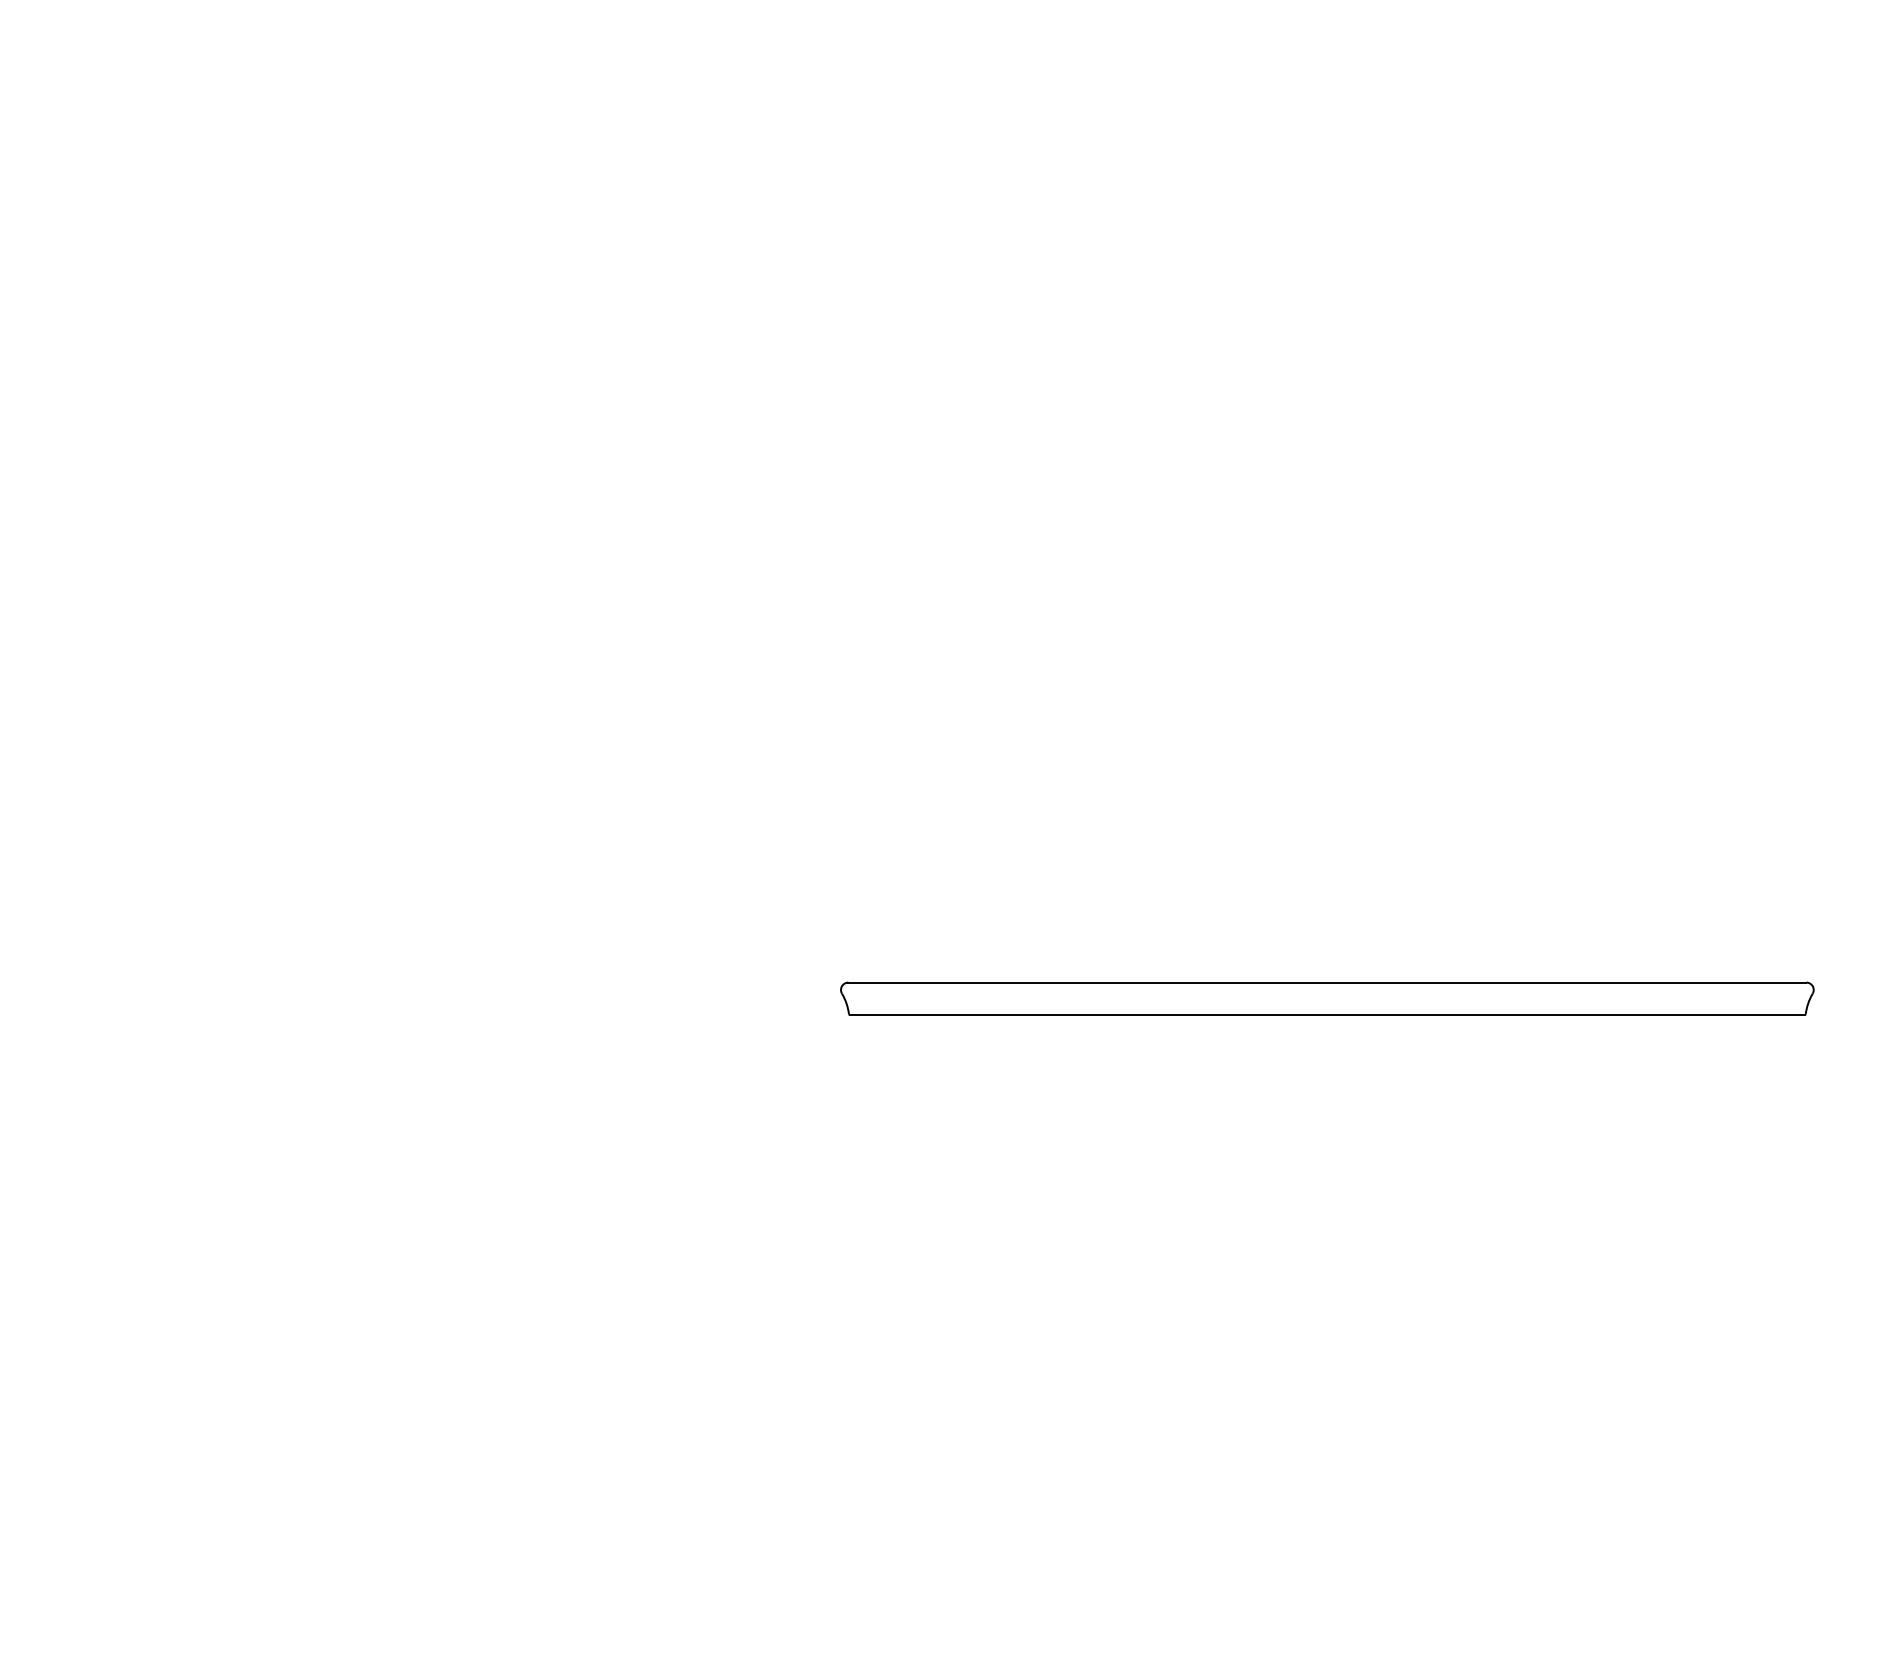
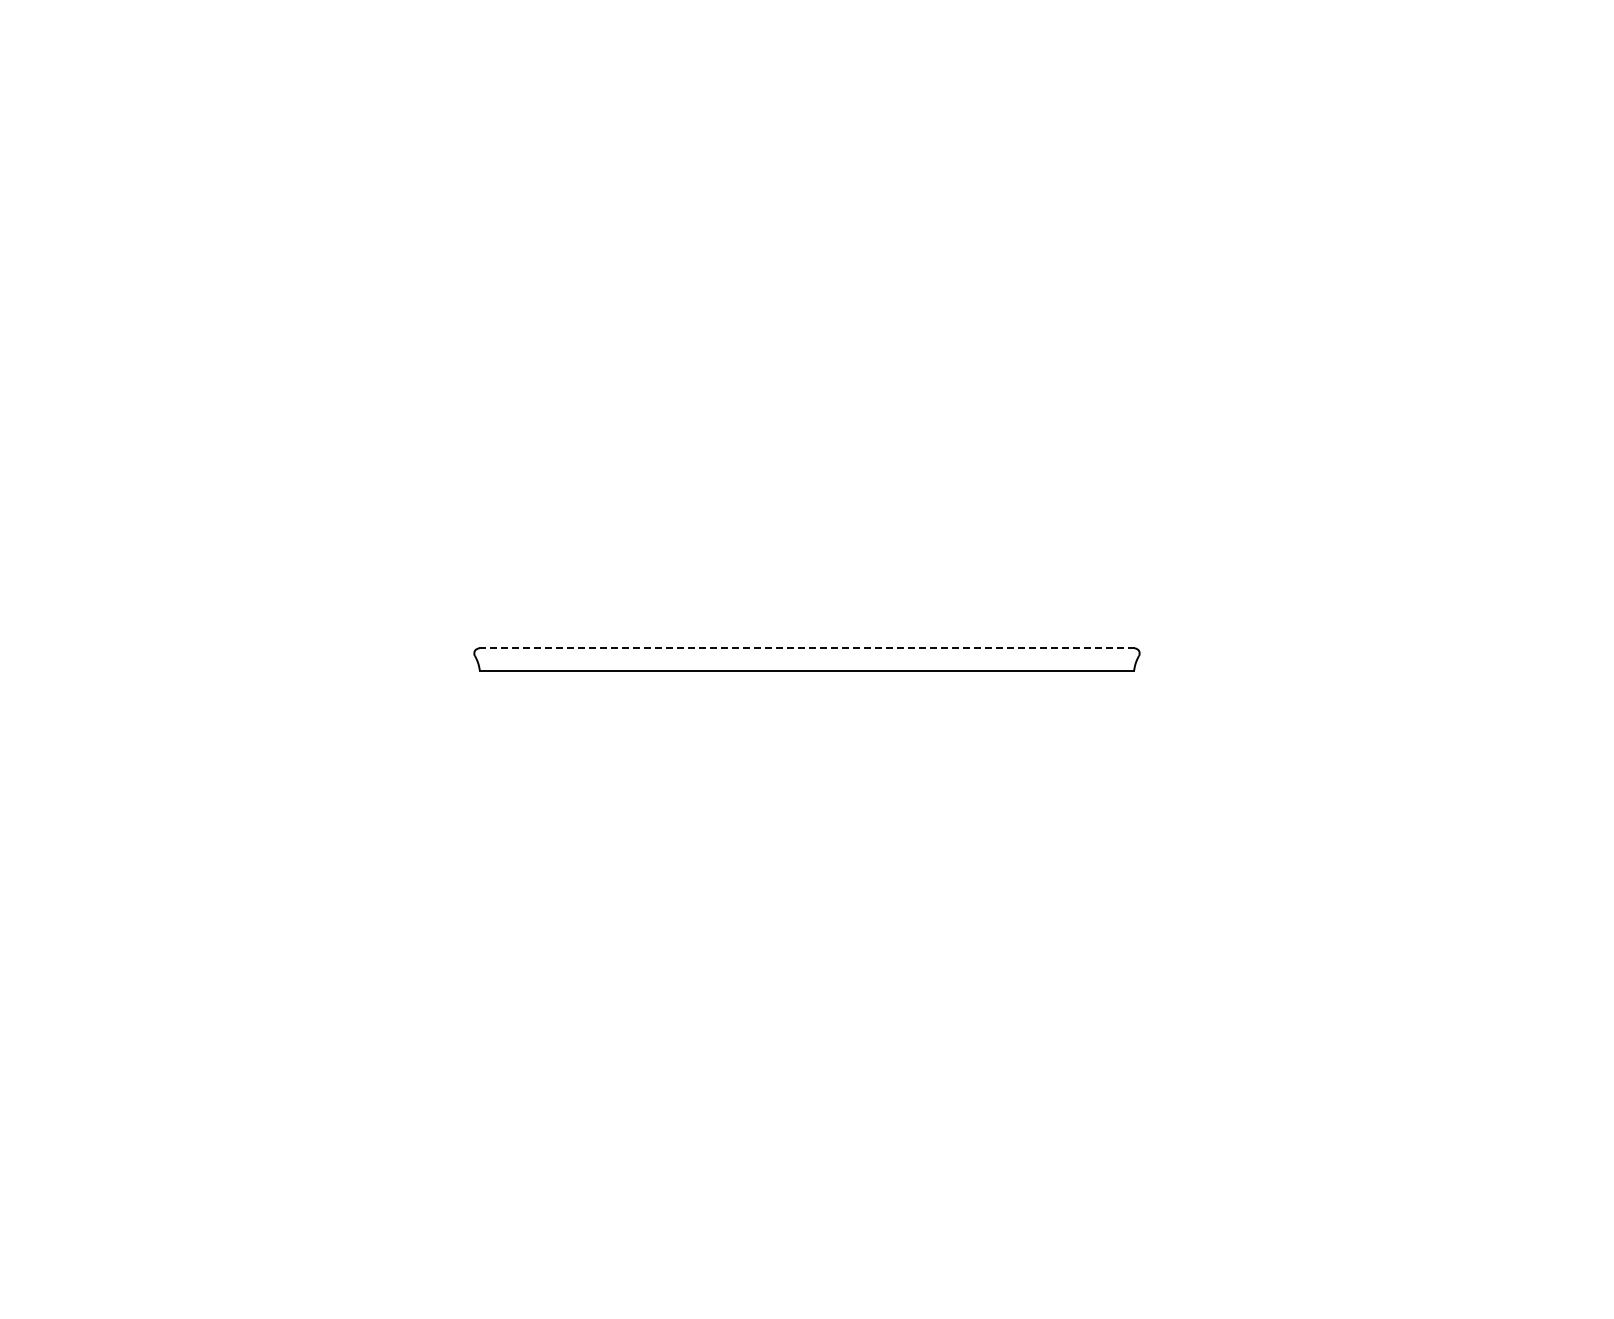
line: (1326, 982) -> (806, 648), solid -> dashed

